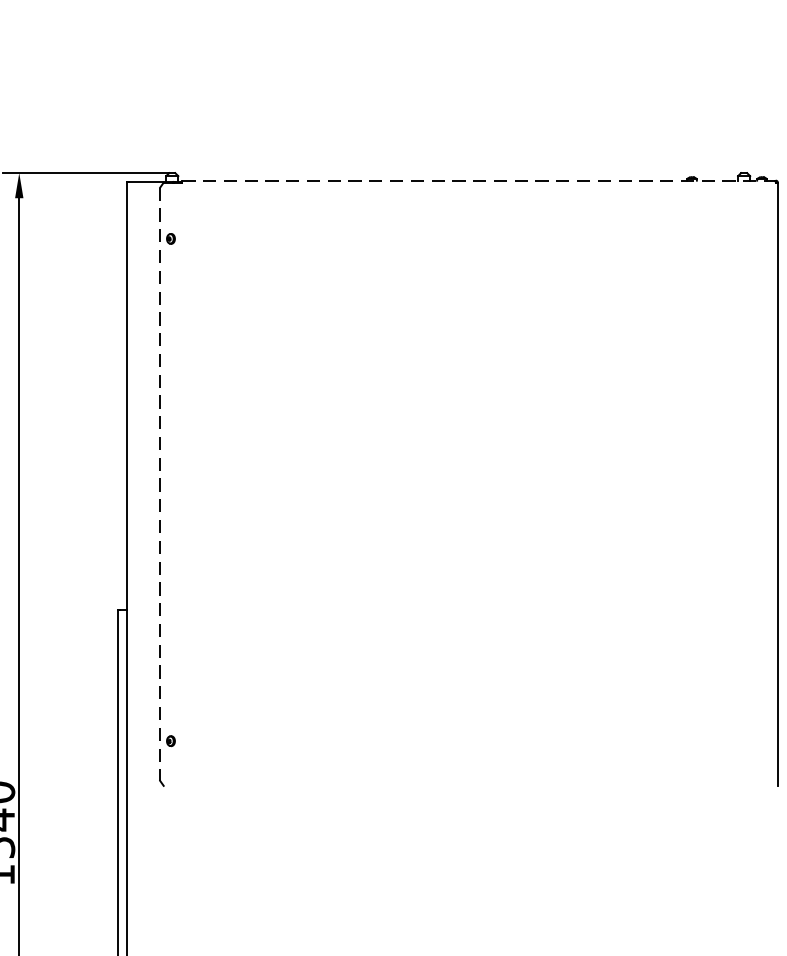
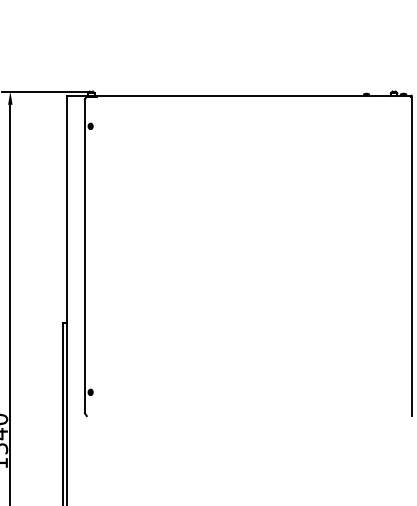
line: (478, 180) -> (253, 95), dashed -> solid
line: (159, 484) -> (84, 256), dashed -> solid

